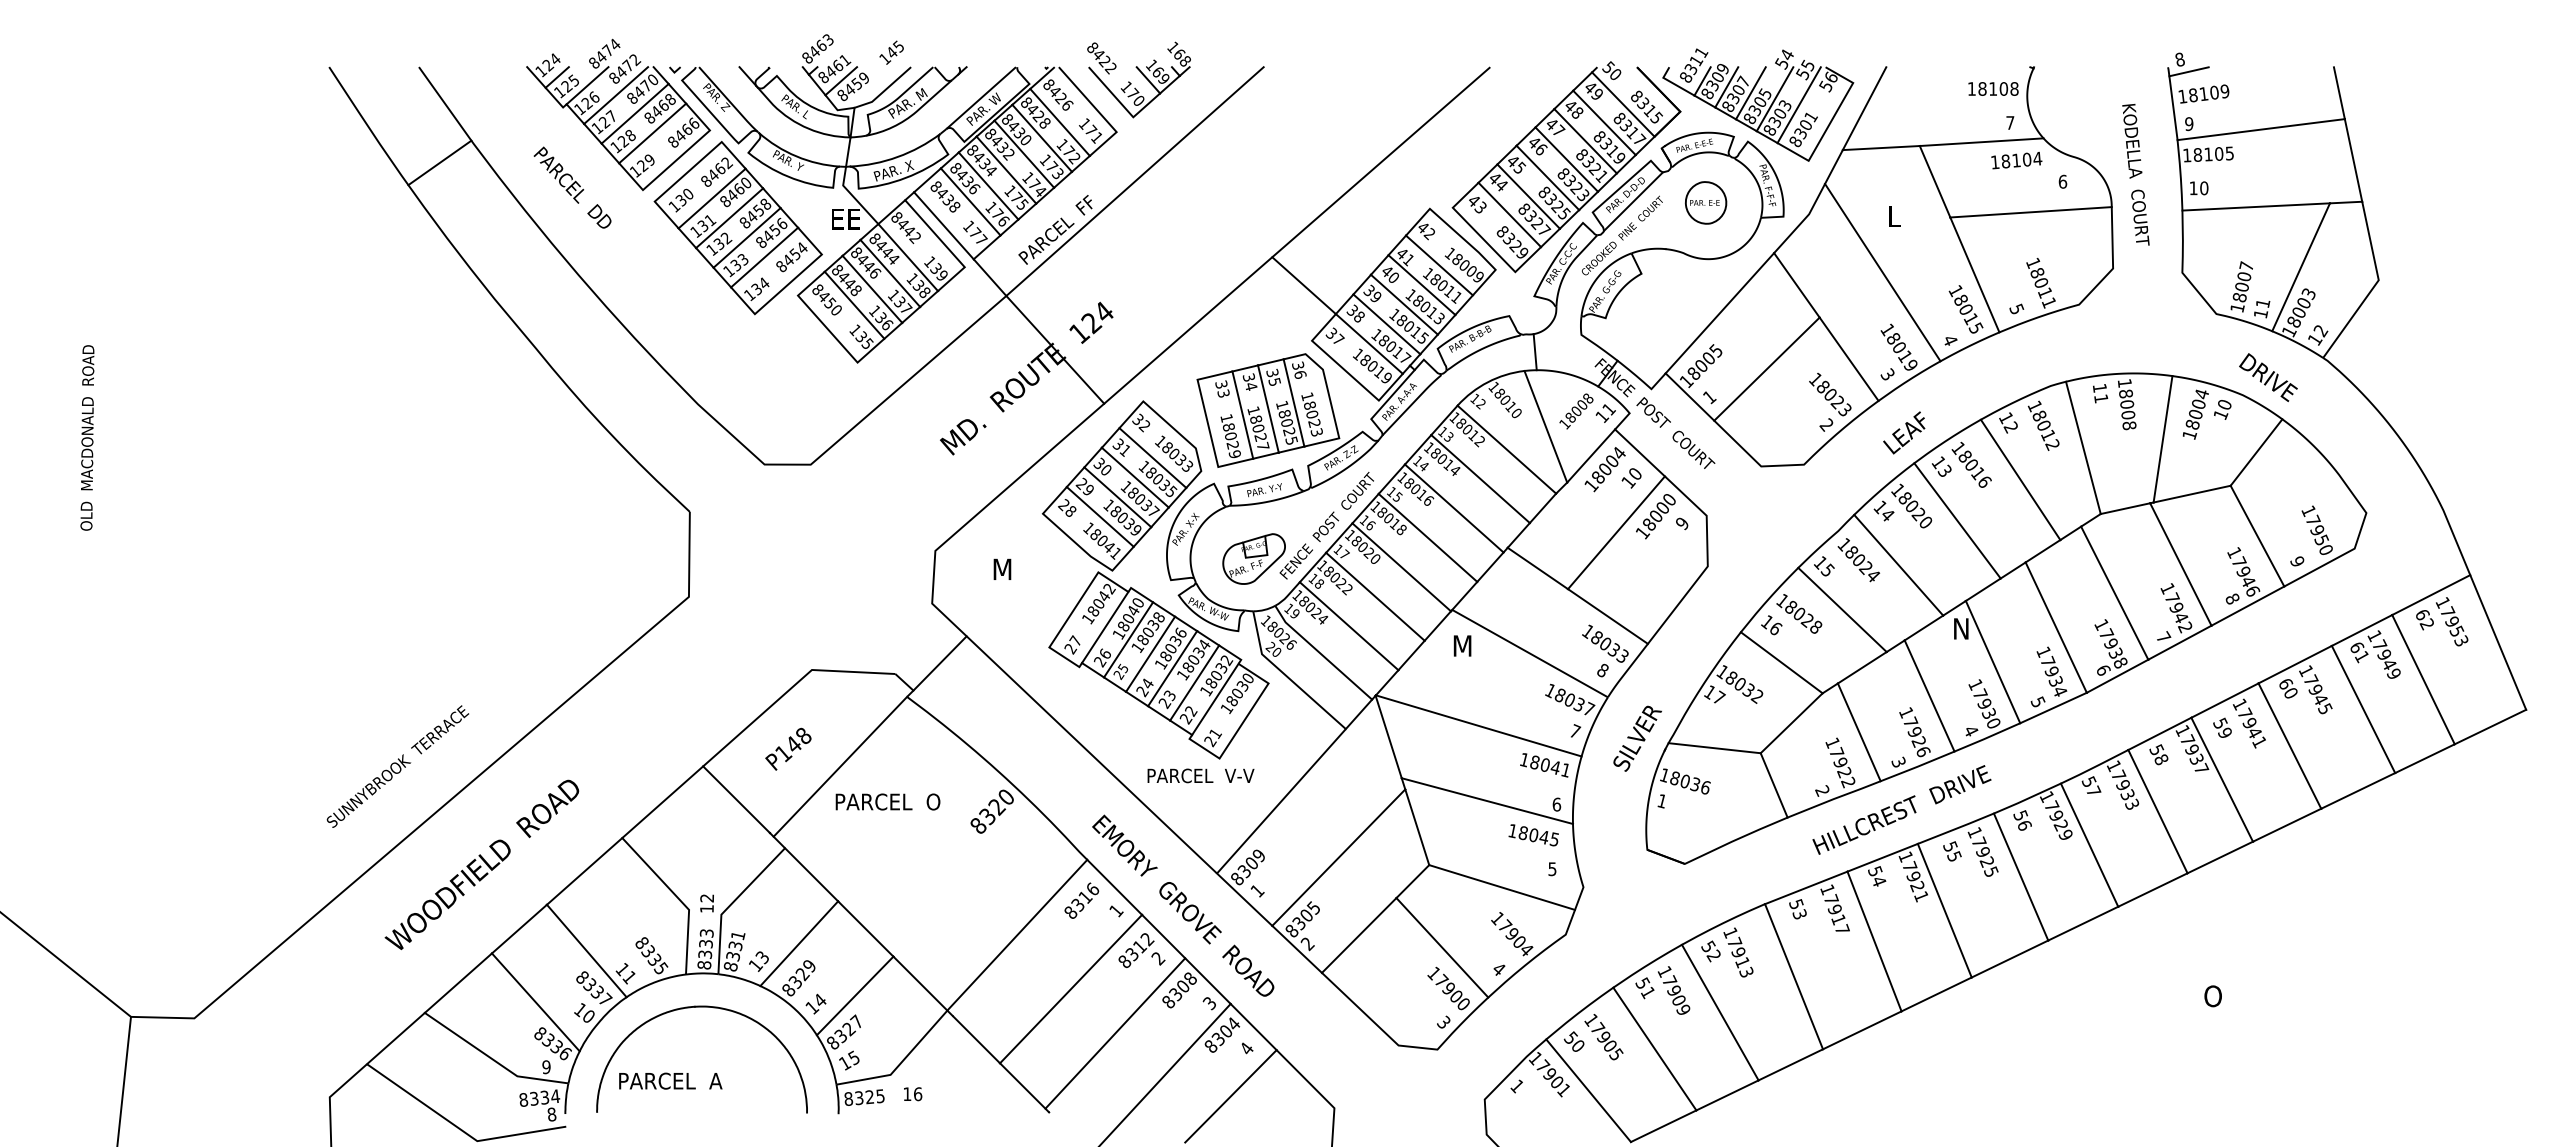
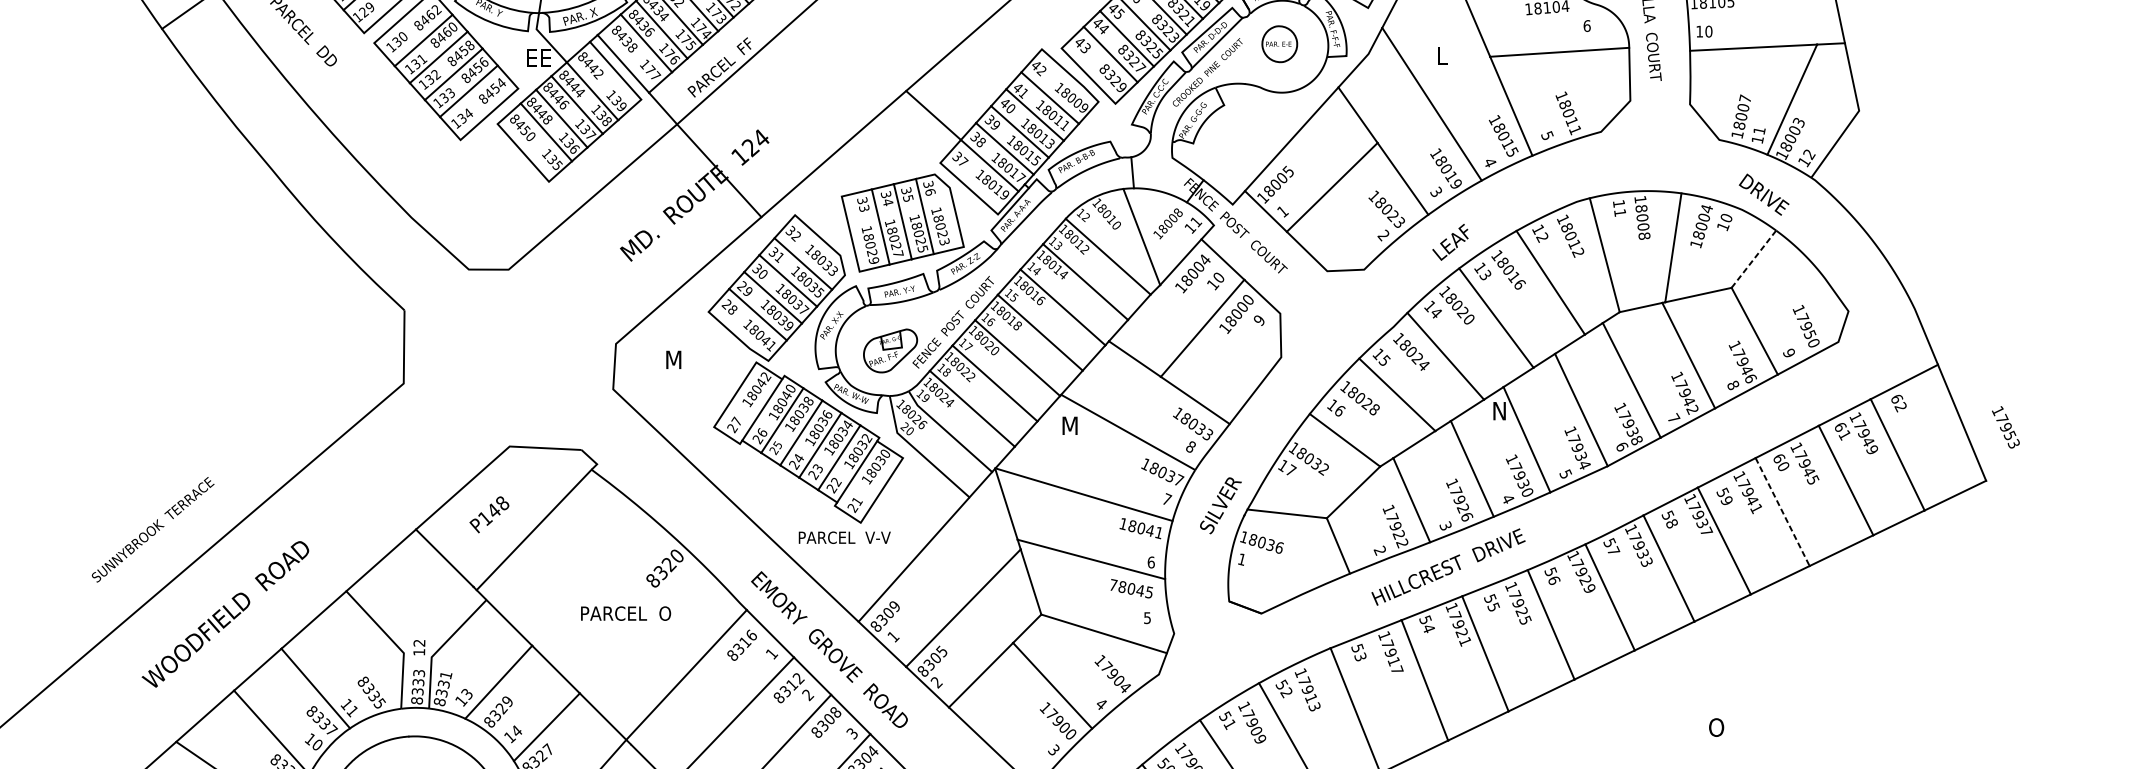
line: (2256, 452) -> (1753, 259), solid -> dashed
text: (2452, 621) -> (2006, 427), moved
line: (939, 663) -> (619, 440), removed
line: (2290, 746) -> (1783, 512), solid -> dashed
text: (887, 801) -> (625, 613), moved
text: (1512, 830) -> (1113, 584), 18045 -> 78045

